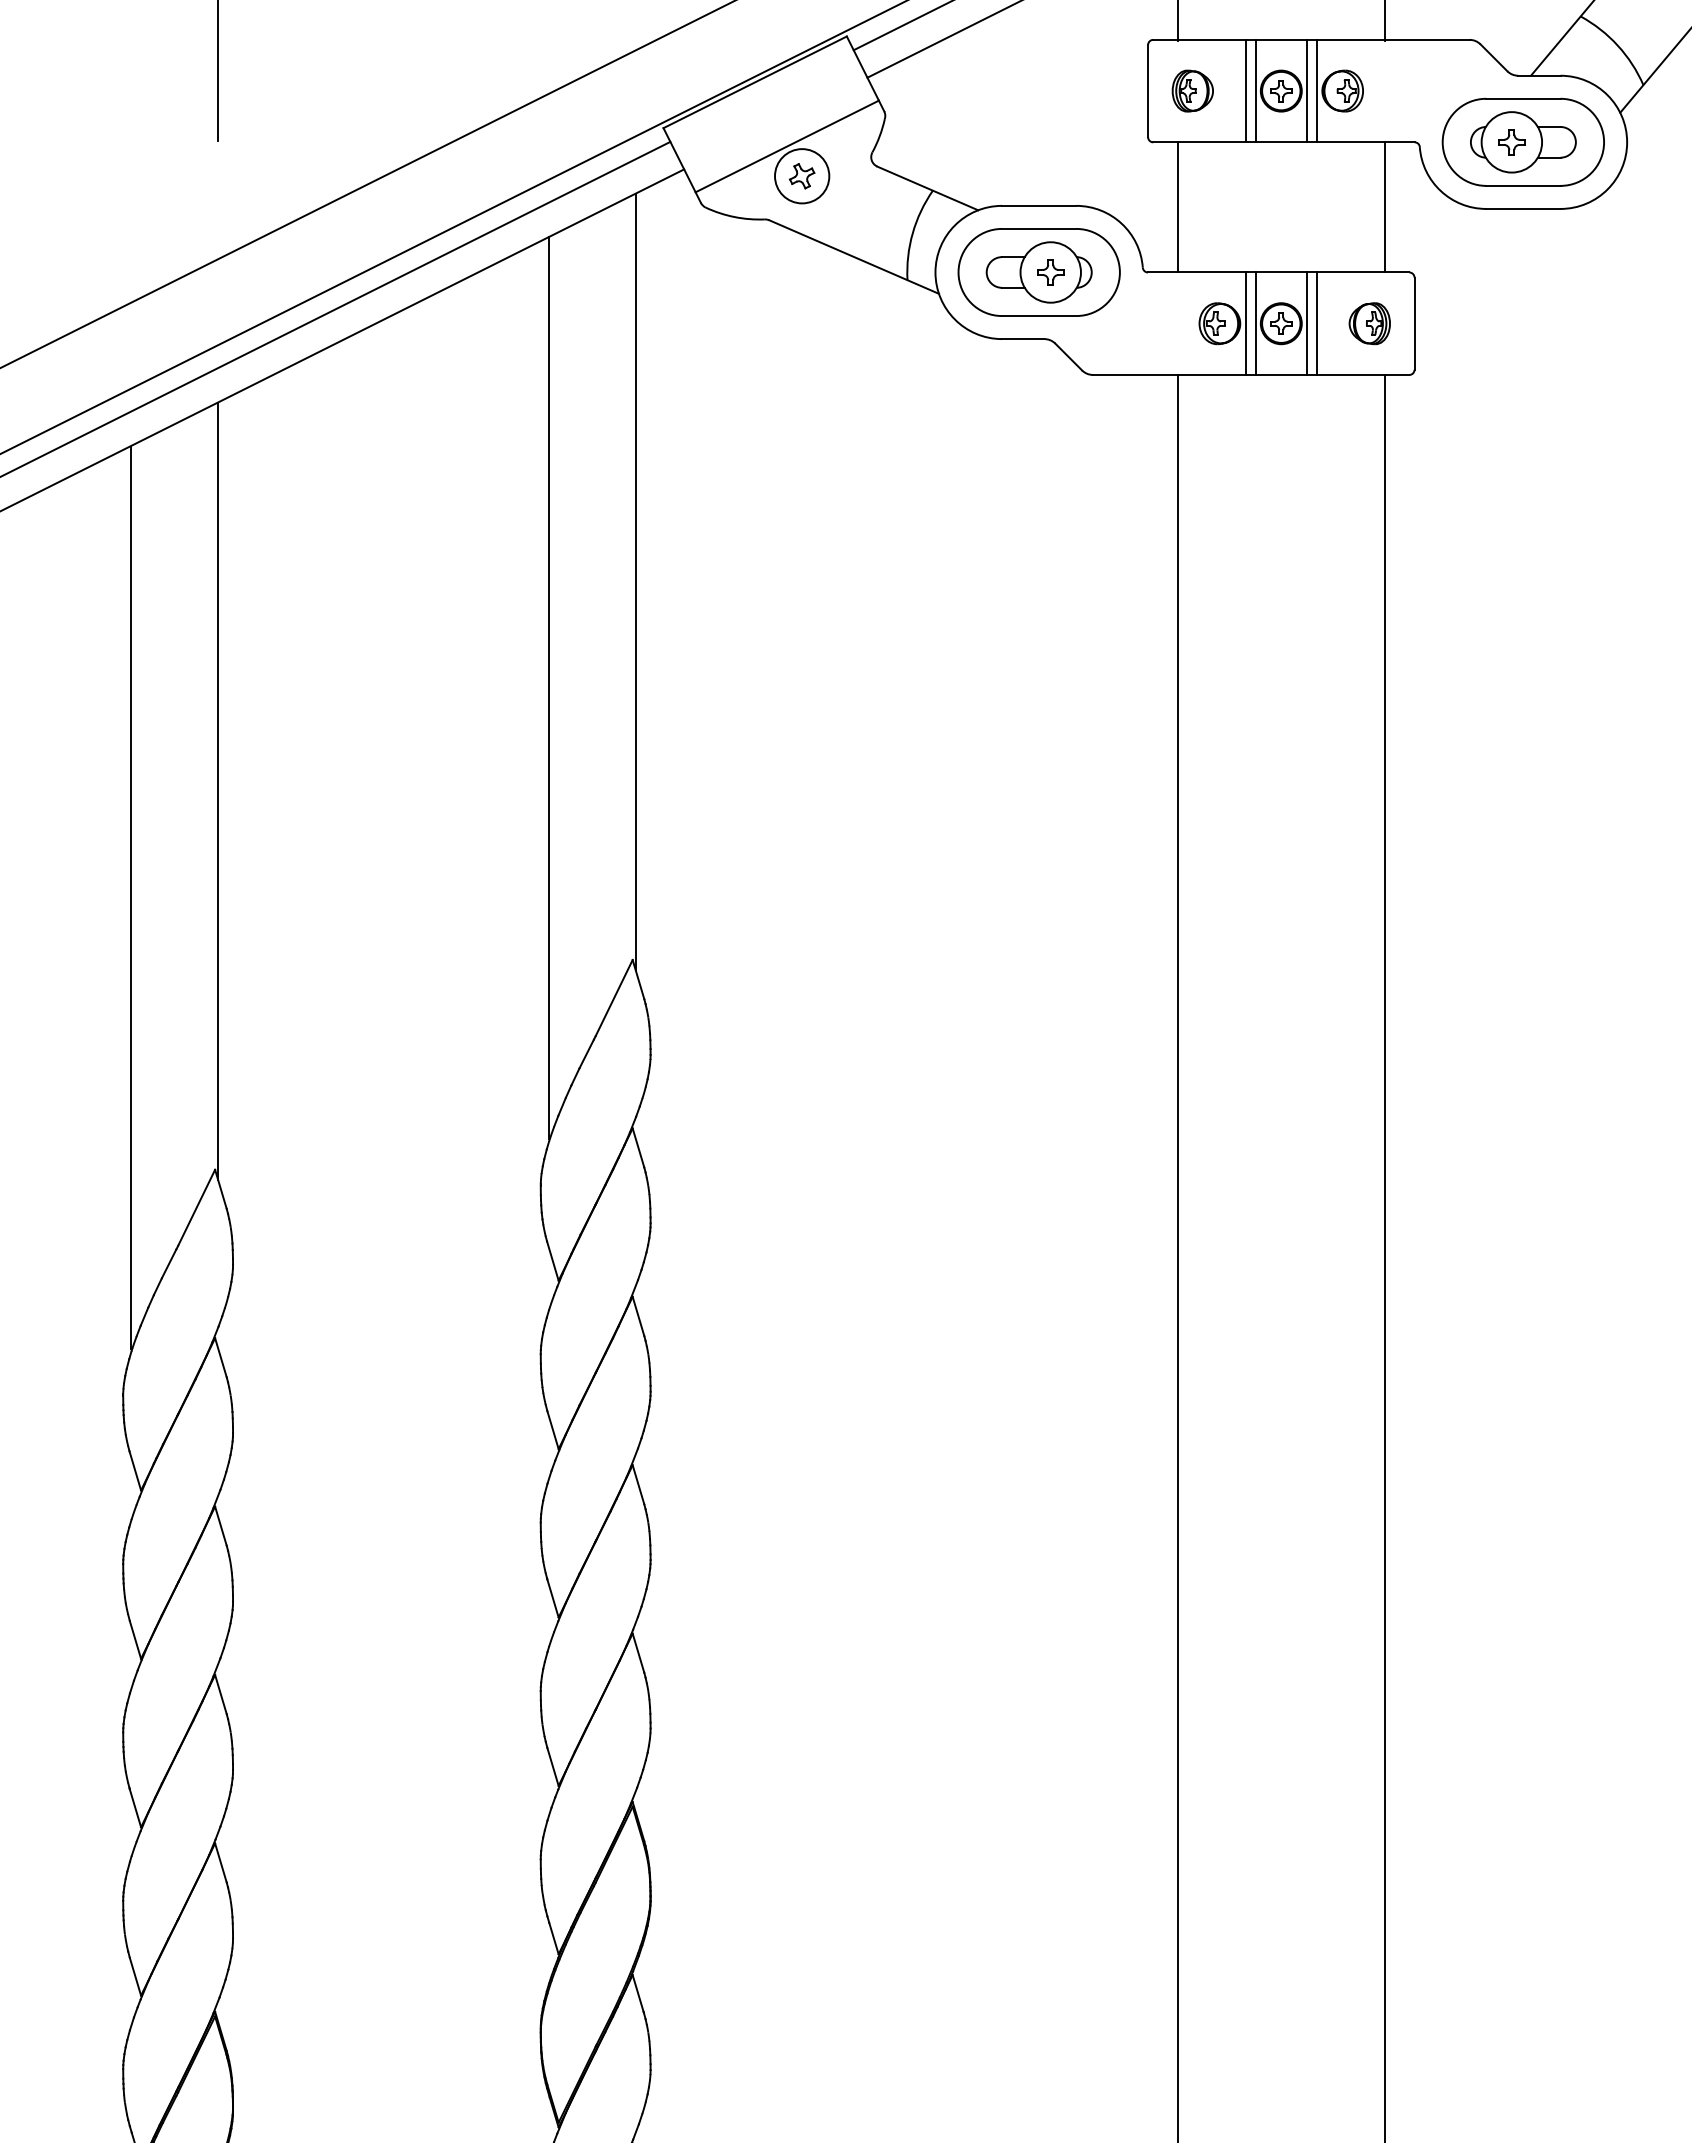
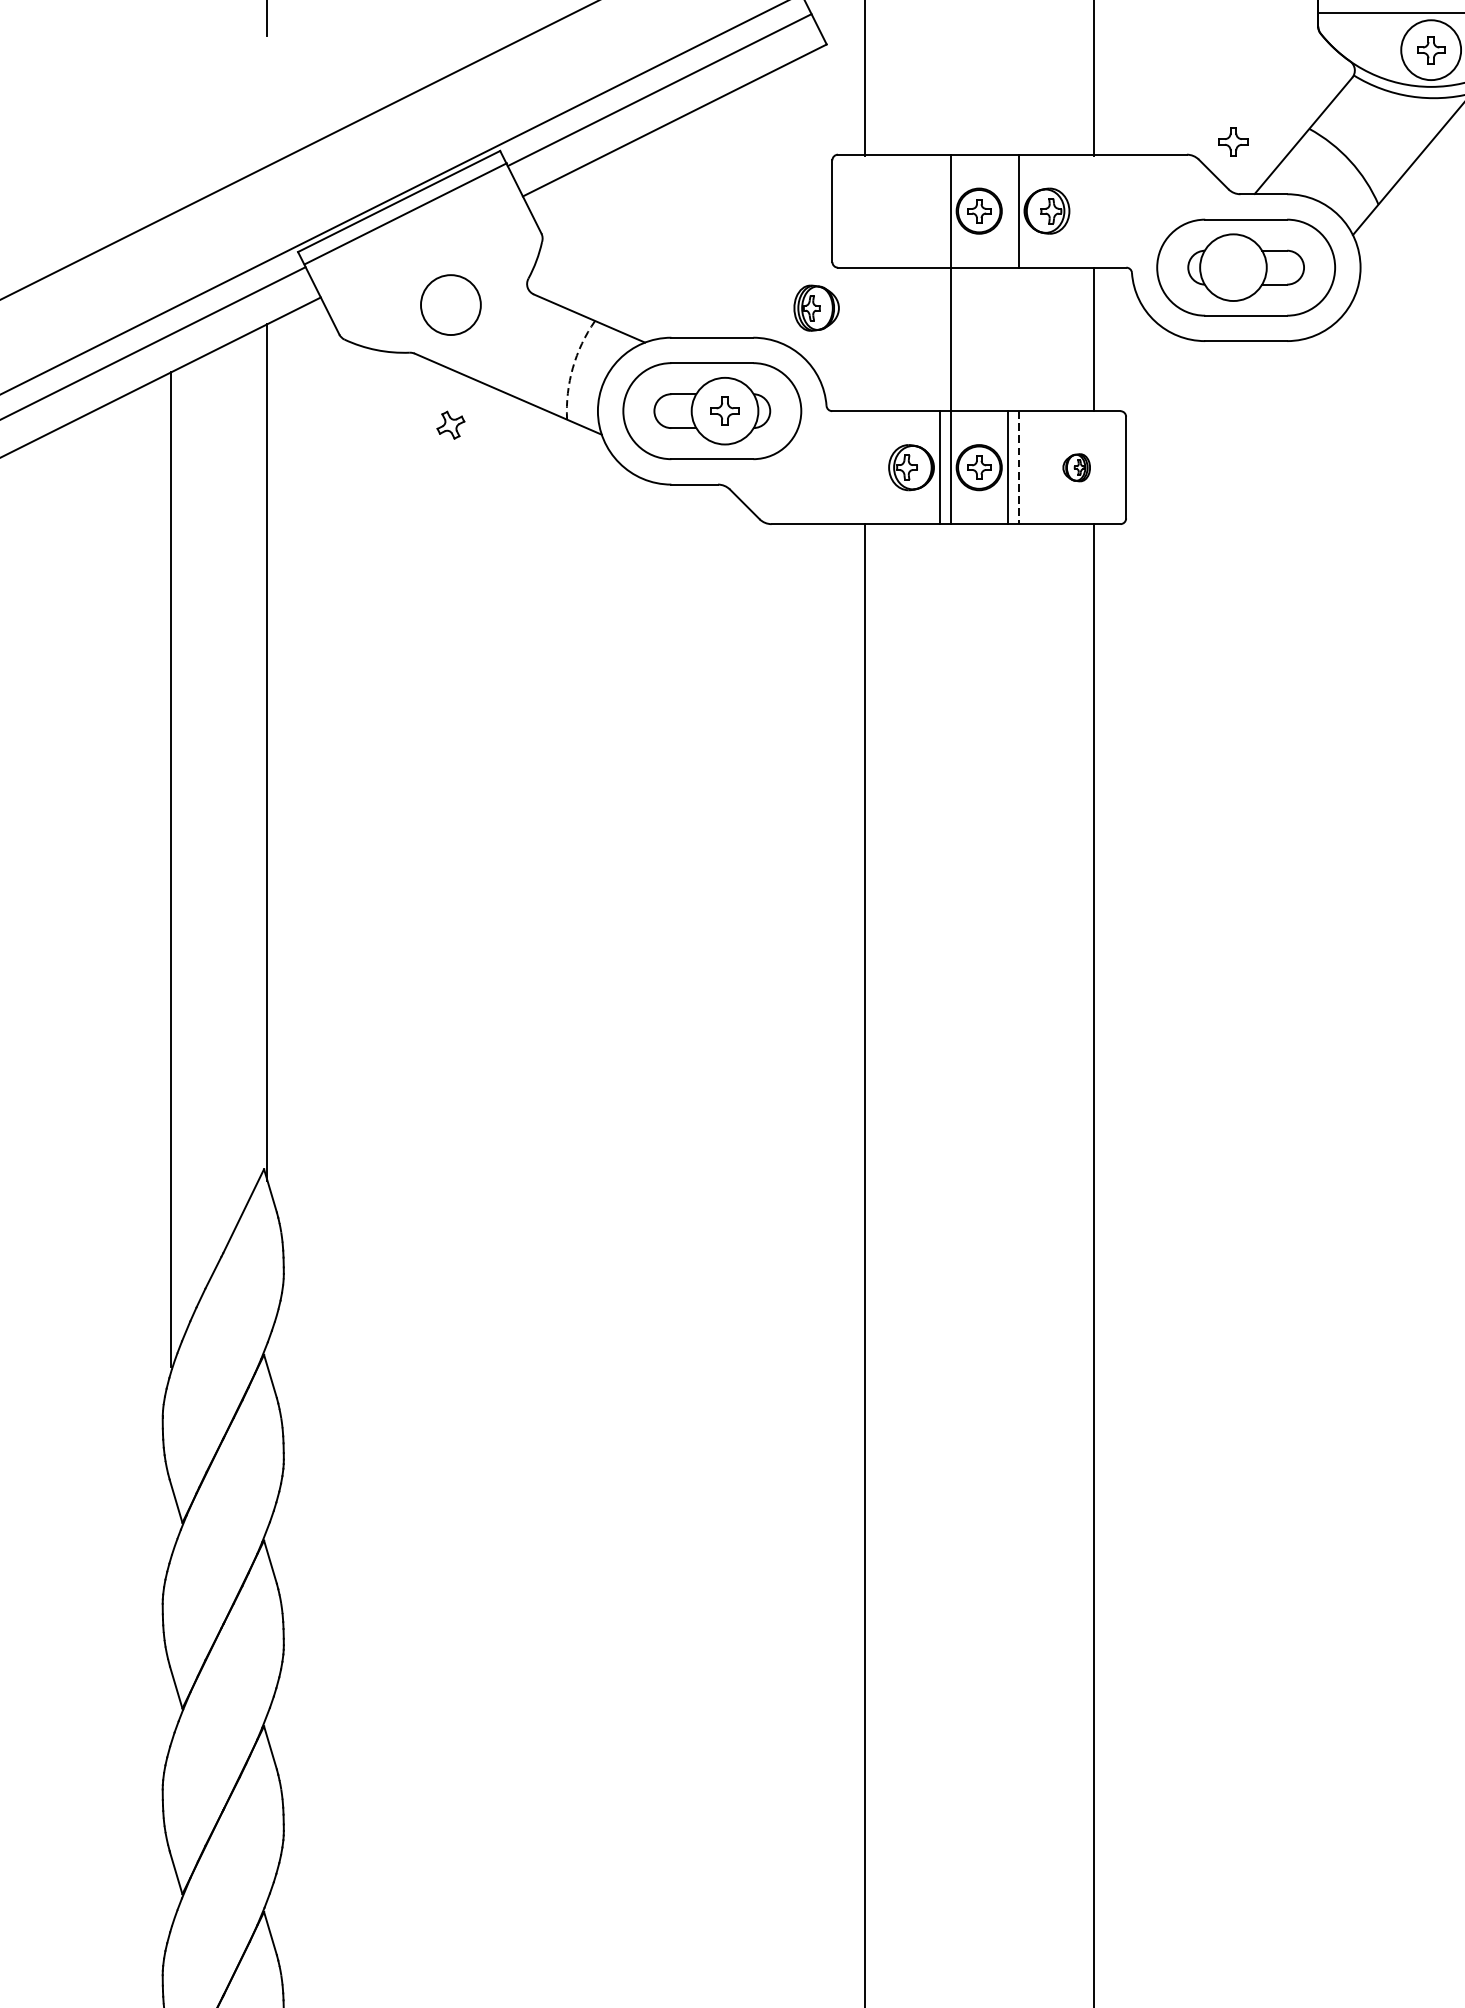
part: (1192, 90) -> (816, 307), moved
line: (1245, 90) -> (939, 210), removed
line: (1306, 90) -> (1007, 210), removed
part: (1511, 142) -> (1233, 142), moved
line: (786, 146) -> (405, 213), moved
part: (802, 176) -> (451, 425), moved
line: (1177, 207) -> (950, 339), moved
arc: (912, 233) -> (572, 368), solid -> dashed
part: (1369, 323) -> (1076, 467), size x0.6
line: (1316, 324) -> (1018, 468), solid -> dashed

